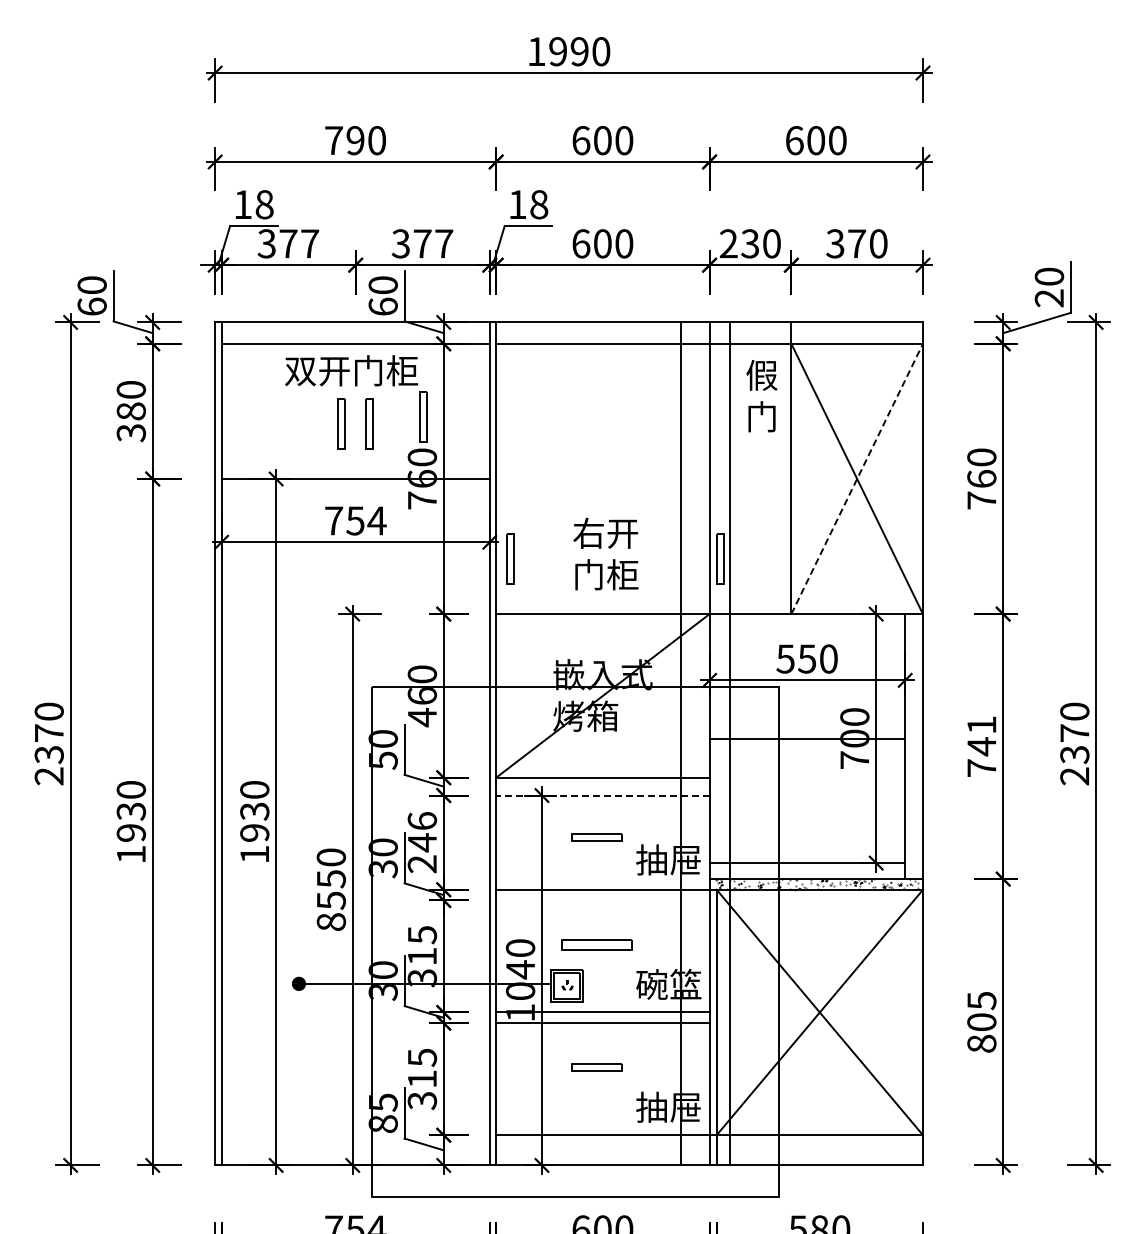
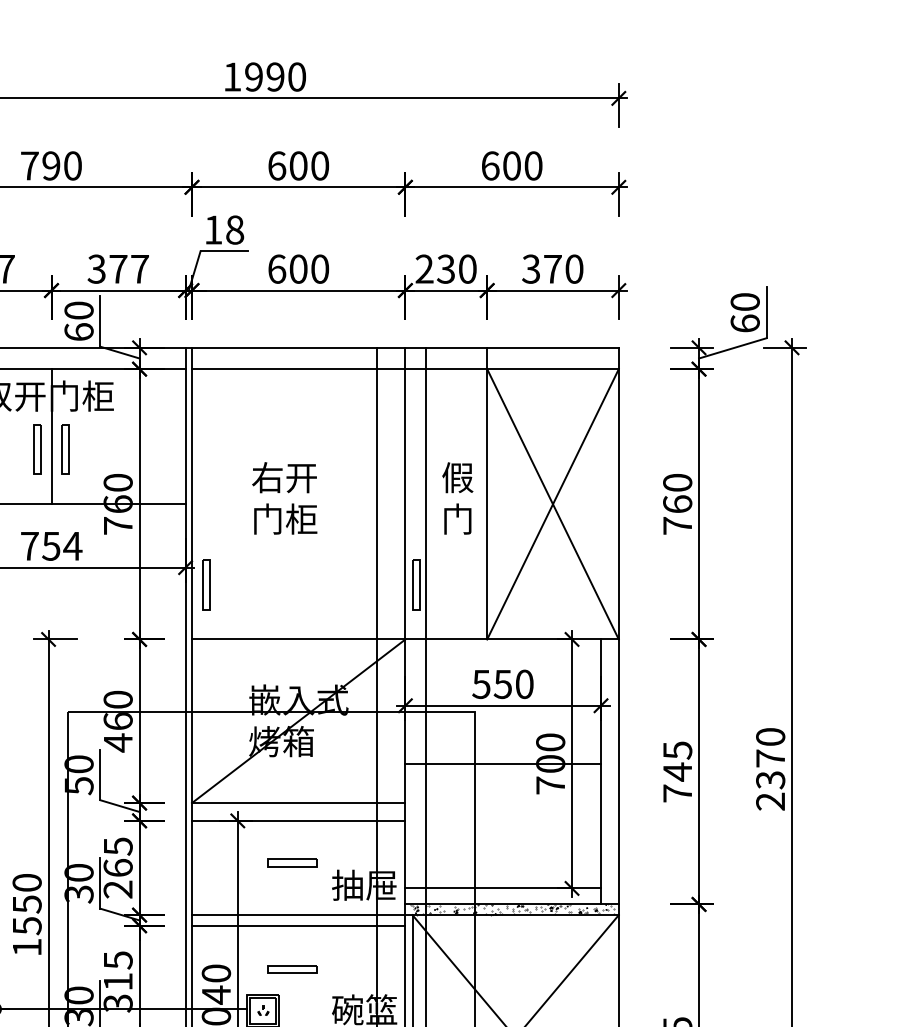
text: (1049, 298) -> (745, 323), 20 -> 60
text: (761, 396) -> (457, 498), moved
line: (355, 410) -> (51, 435), added
part: (423, 416) -> (119, 441), removed
line: (857, 478) -> (553, 503), dashed -> solid
text: (605, 553) -> (284, 497), moved
text: (981, 725) -> (677, 750), 741 -> 745
line: (602, 795) -> (298, 820), dashed -> solid
text: (422, 832) -> (118, 857), 246 -> 265
line: (602, 900) -> (298, 925), added
text: (331, 921) -> (27, 946), 8550 -> 1550
part: (596, 944) -> (292, 969), size x0.71

